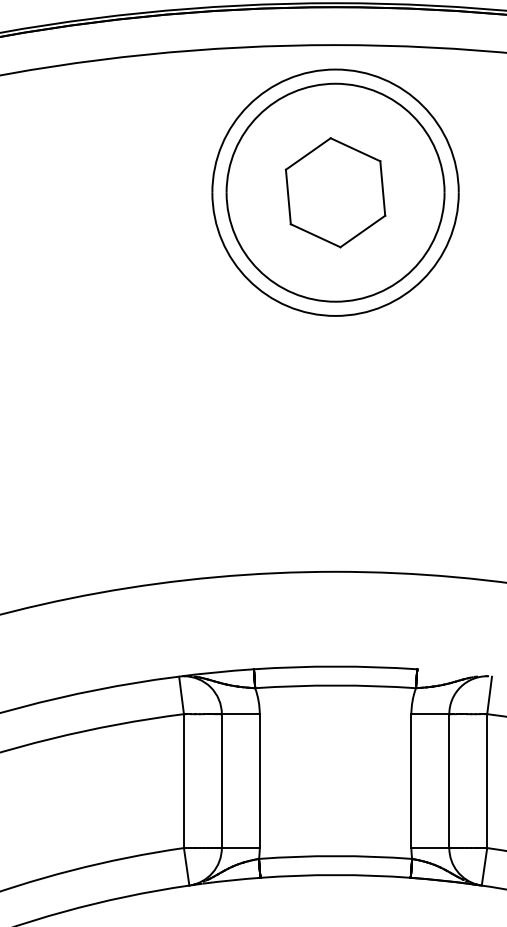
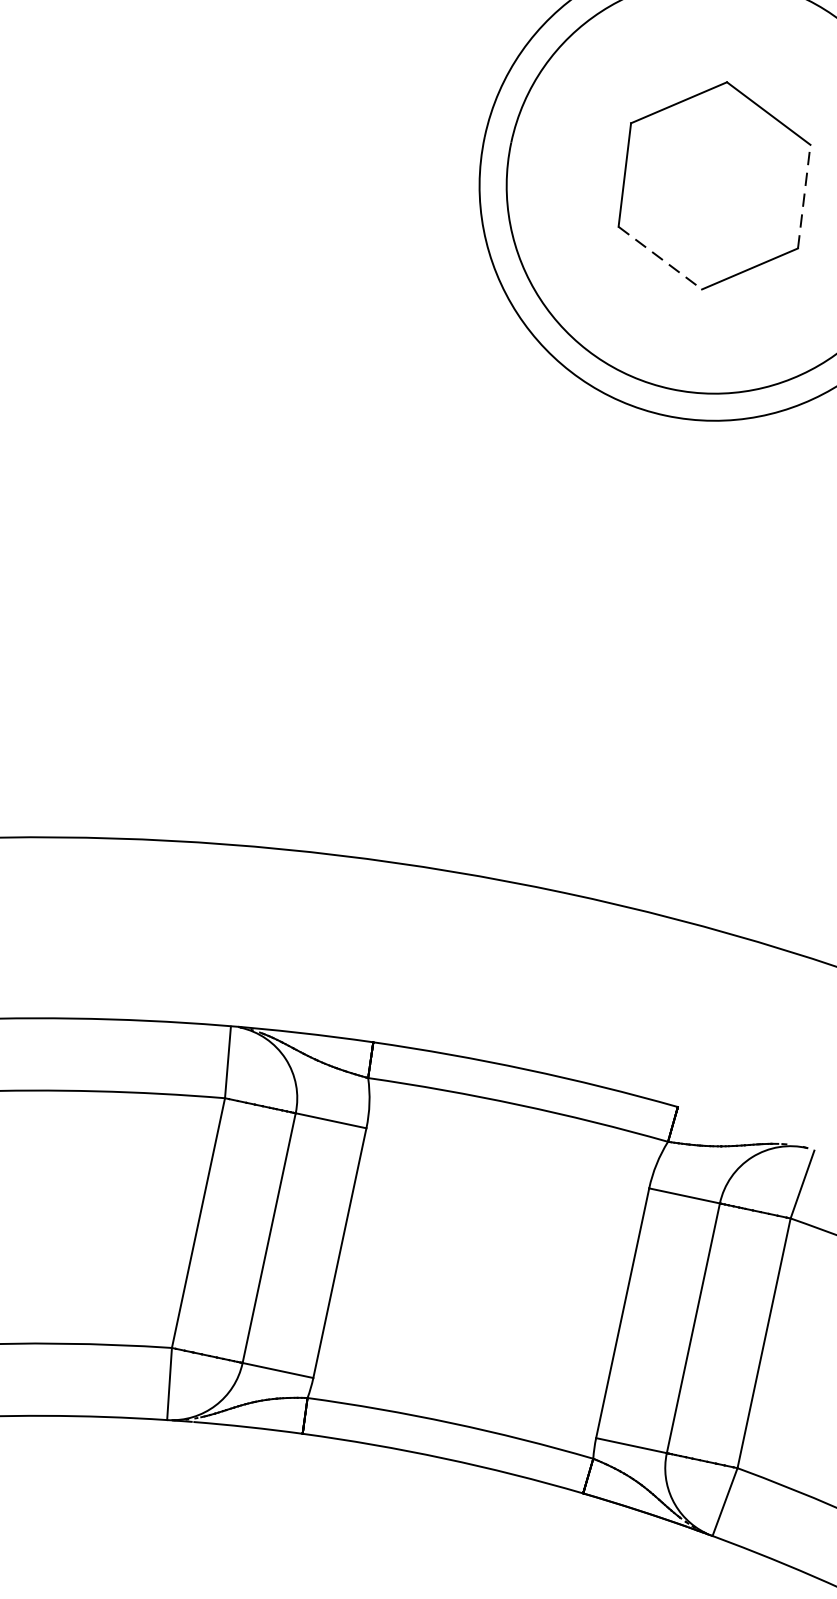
line: (382, 188) -> (803, 196), solid -> dashed
line: (316, 235) -> (662, 258), solid -> dashed

